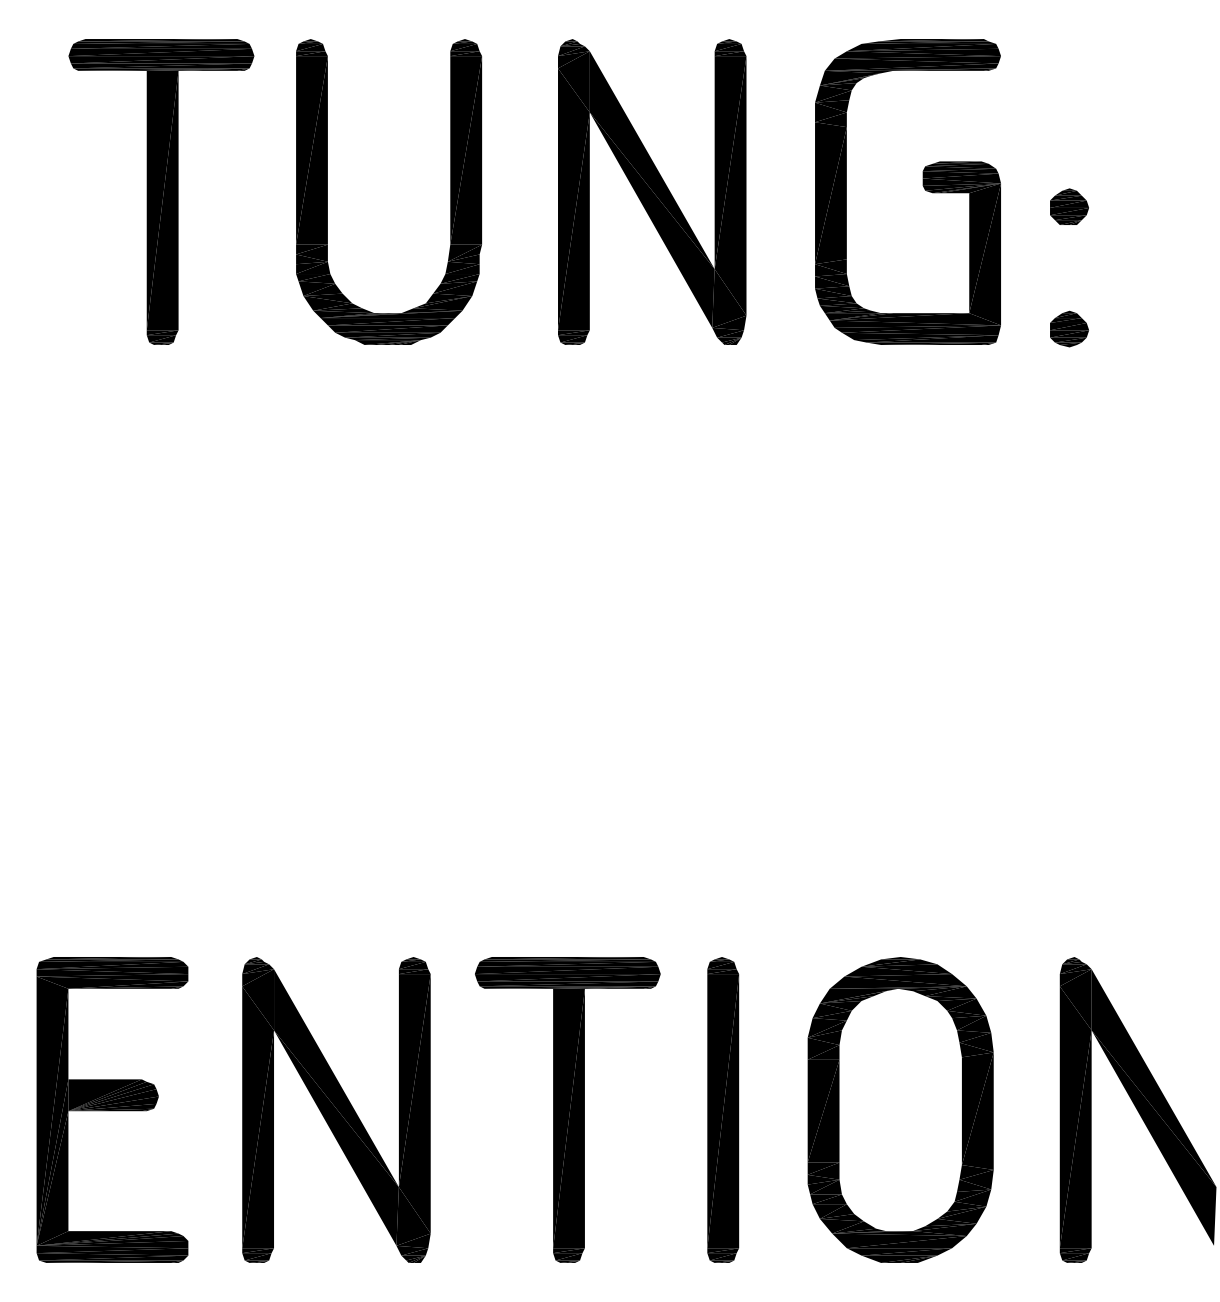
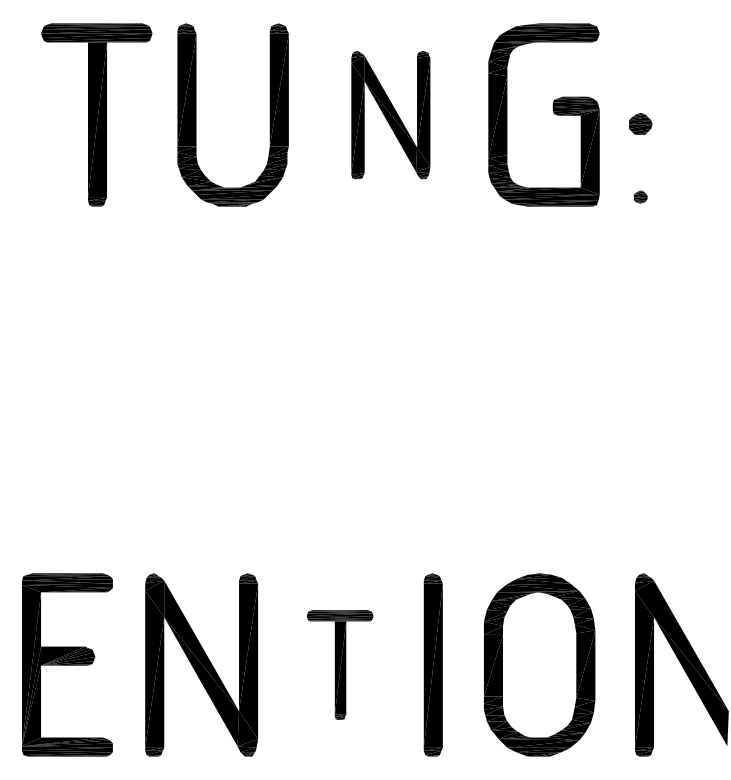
part: (651, 191) -> (390, 114), size x0.7
part: (1069, 327) -> (640, 196), size x0.6
part: (566, 1109) -> (339, 664), size x0.6

